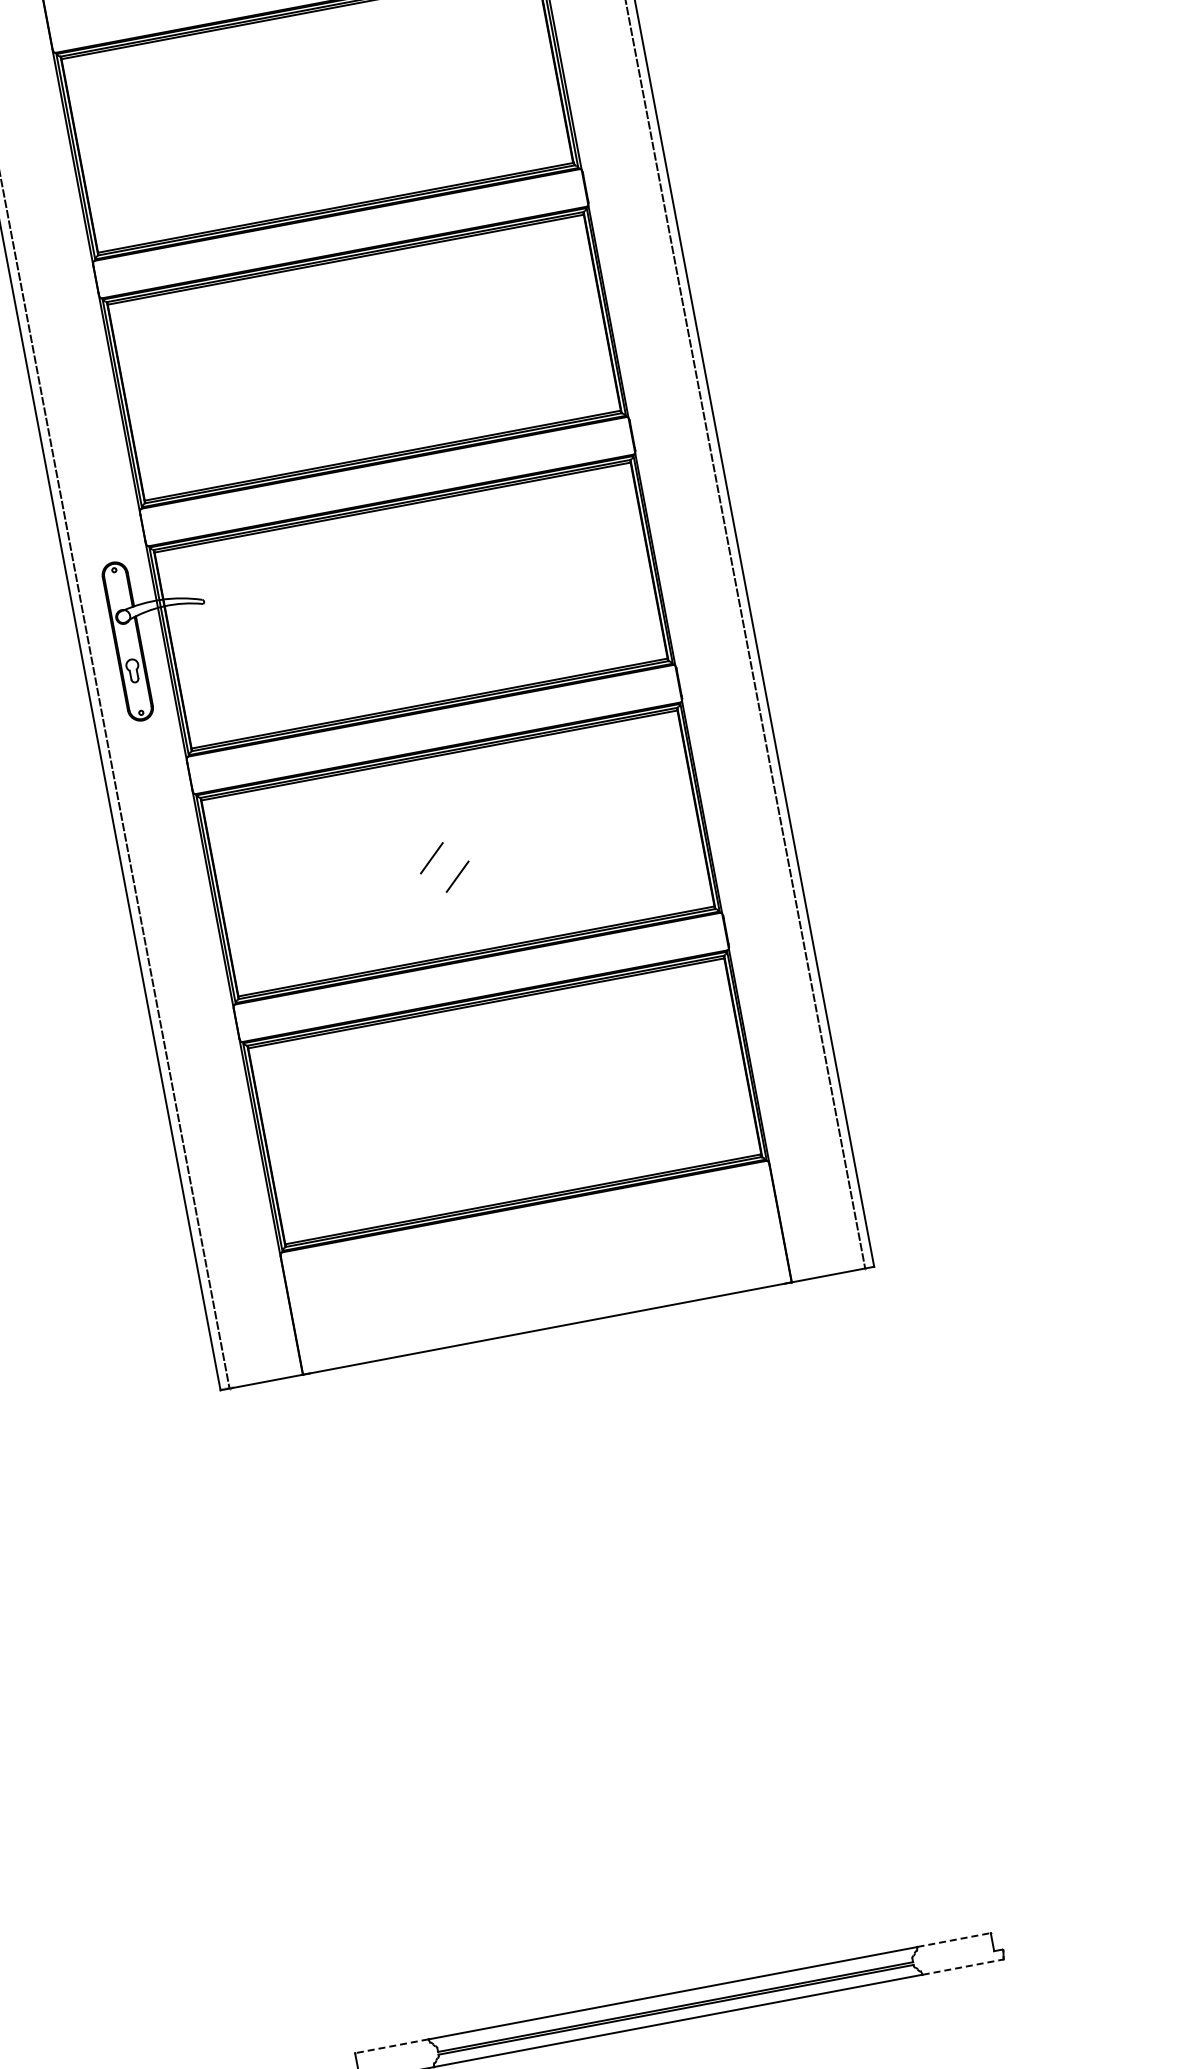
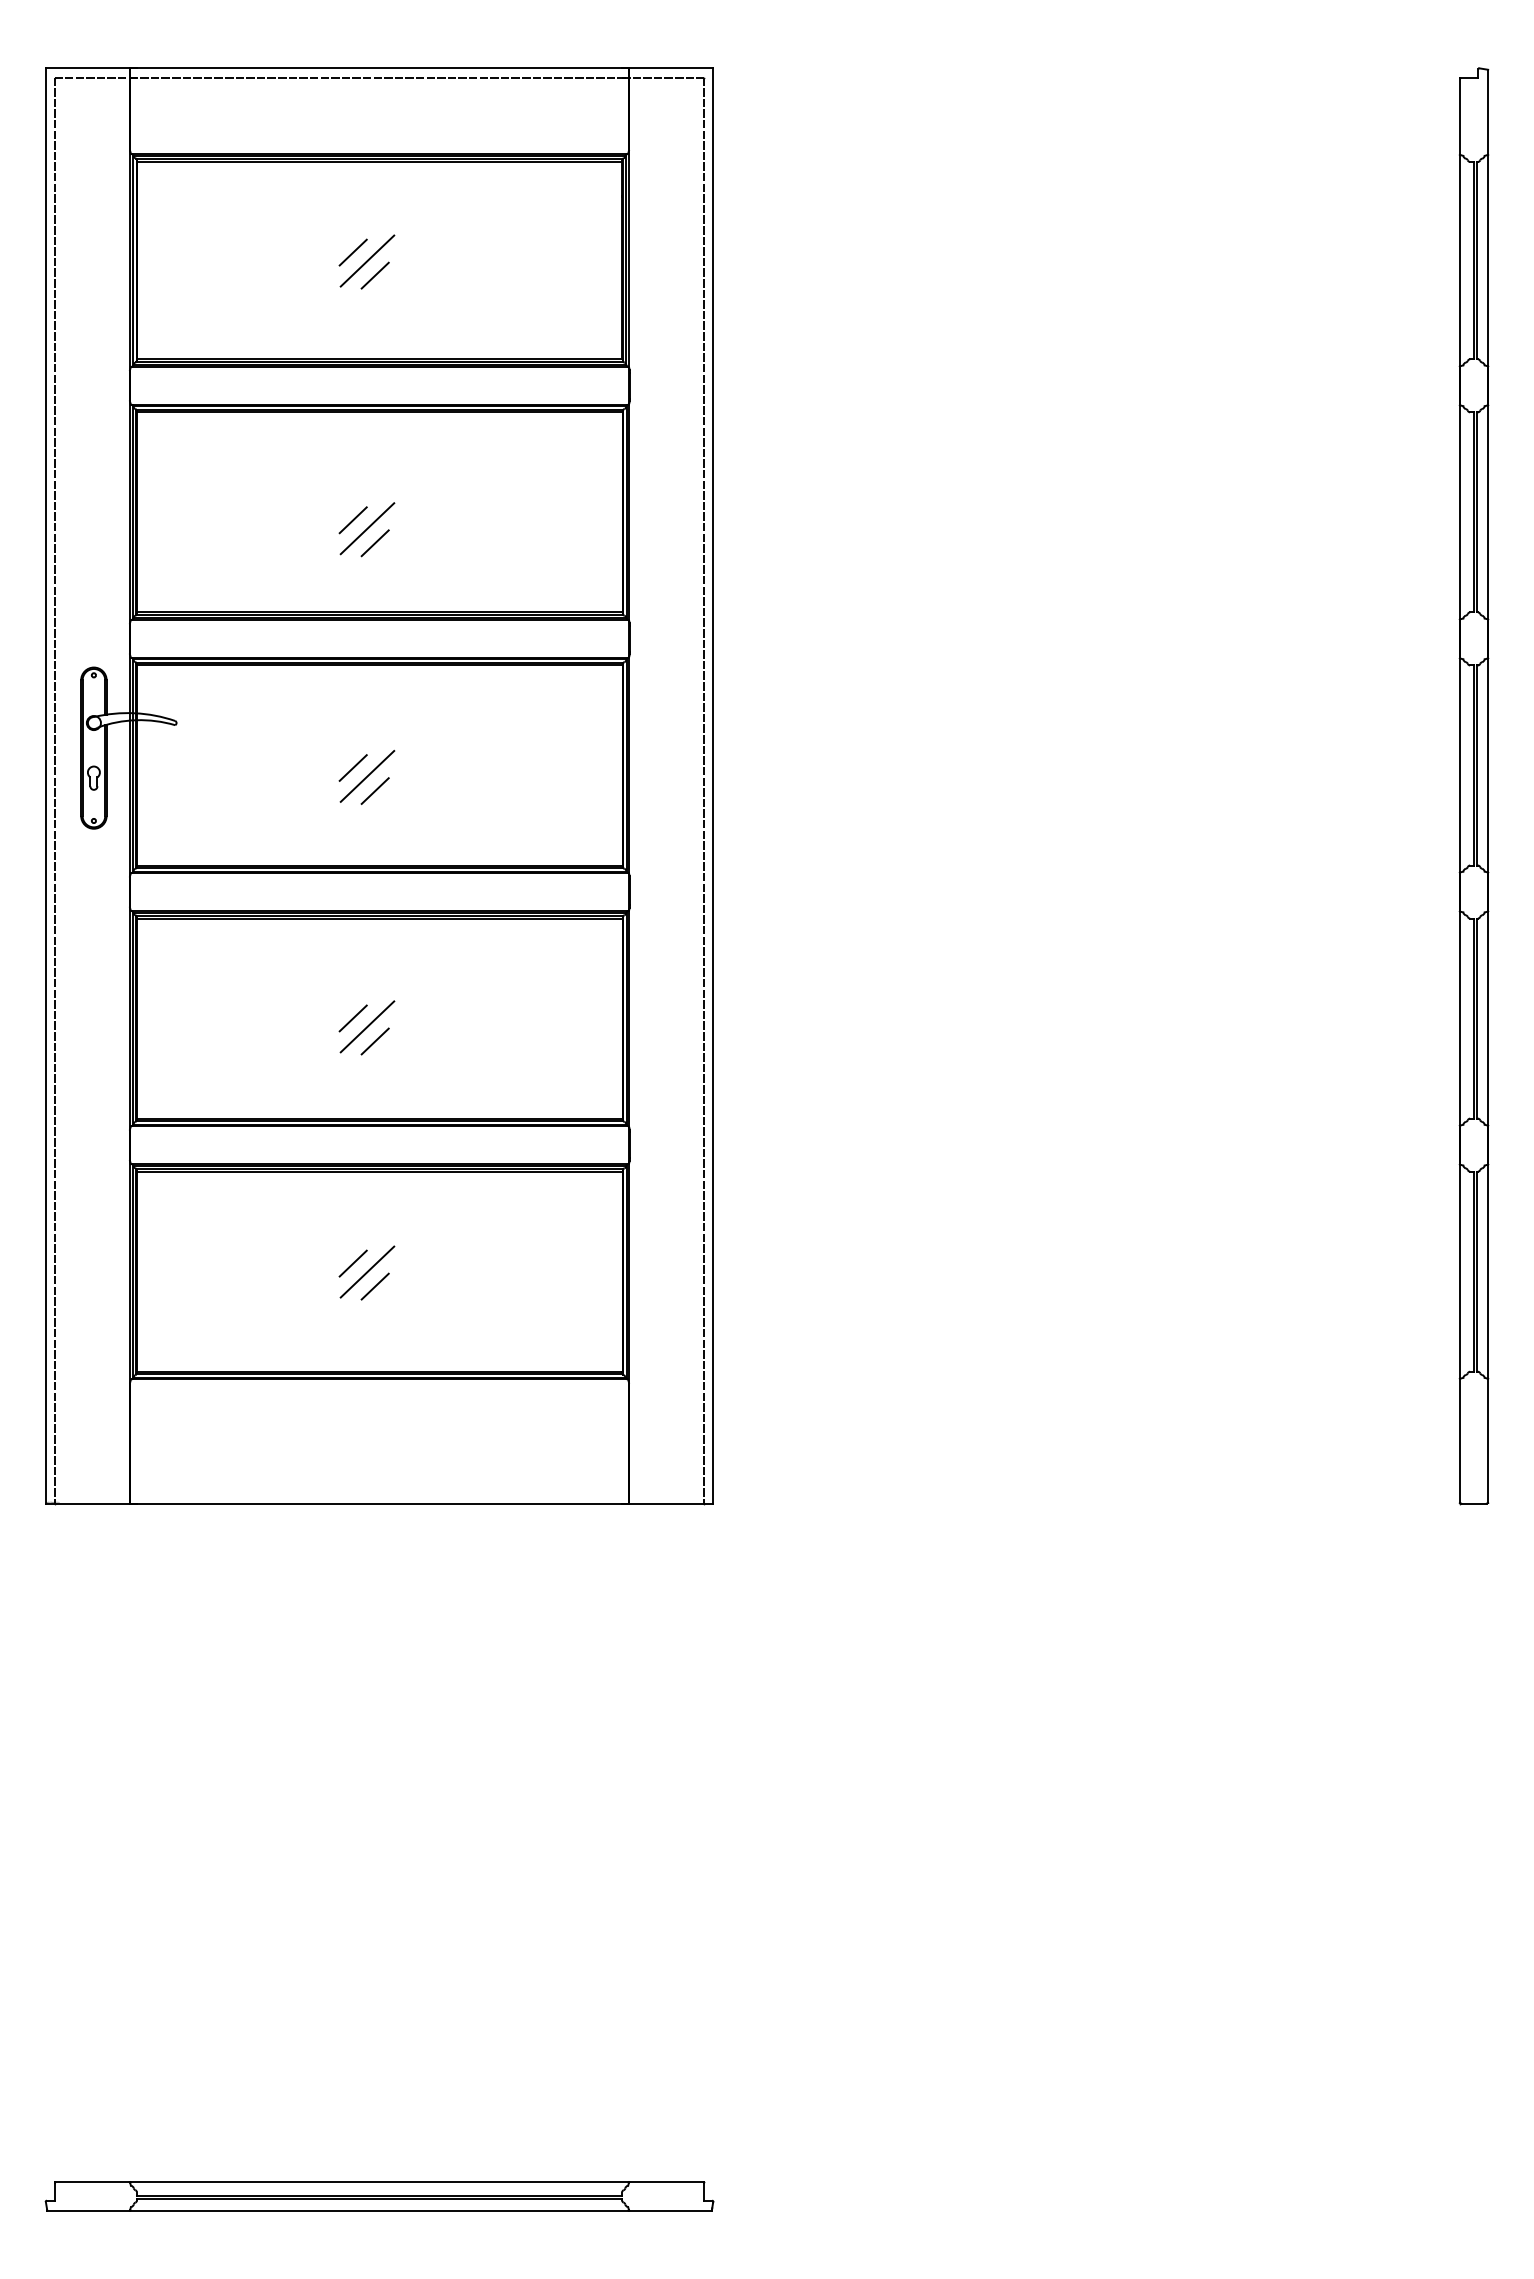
line: (289, 108) -> (352, 252), added
line: (305, 113) -> (367, 260), added
line: (315, 126) -> (374, 275), added
line: (338, 370) -> (352, 520), added
line: (355, 375) -> (367, 528), added
line: (364, 389) -> (374, 543), added
line: (384, 612) -> (352, 767), added
line: (400, 617) -> (367, 775), added
line: (410, 631) -> (374, 790), added
line: (447, 863) -> (367, 1026), added
line: (476, 1098) -> (352, 1263), added
line: (492, 1103) -> (367, 1271), added
line: (502, 1116) -> (374, 1286), added
line: (955, 1940) -> (667, 2182), dashed -> solid
line: (964, 1966) -> (671, 2210), dashed -> solid
line: (390, 2046) -> (91, 2182), dashed -> solid

